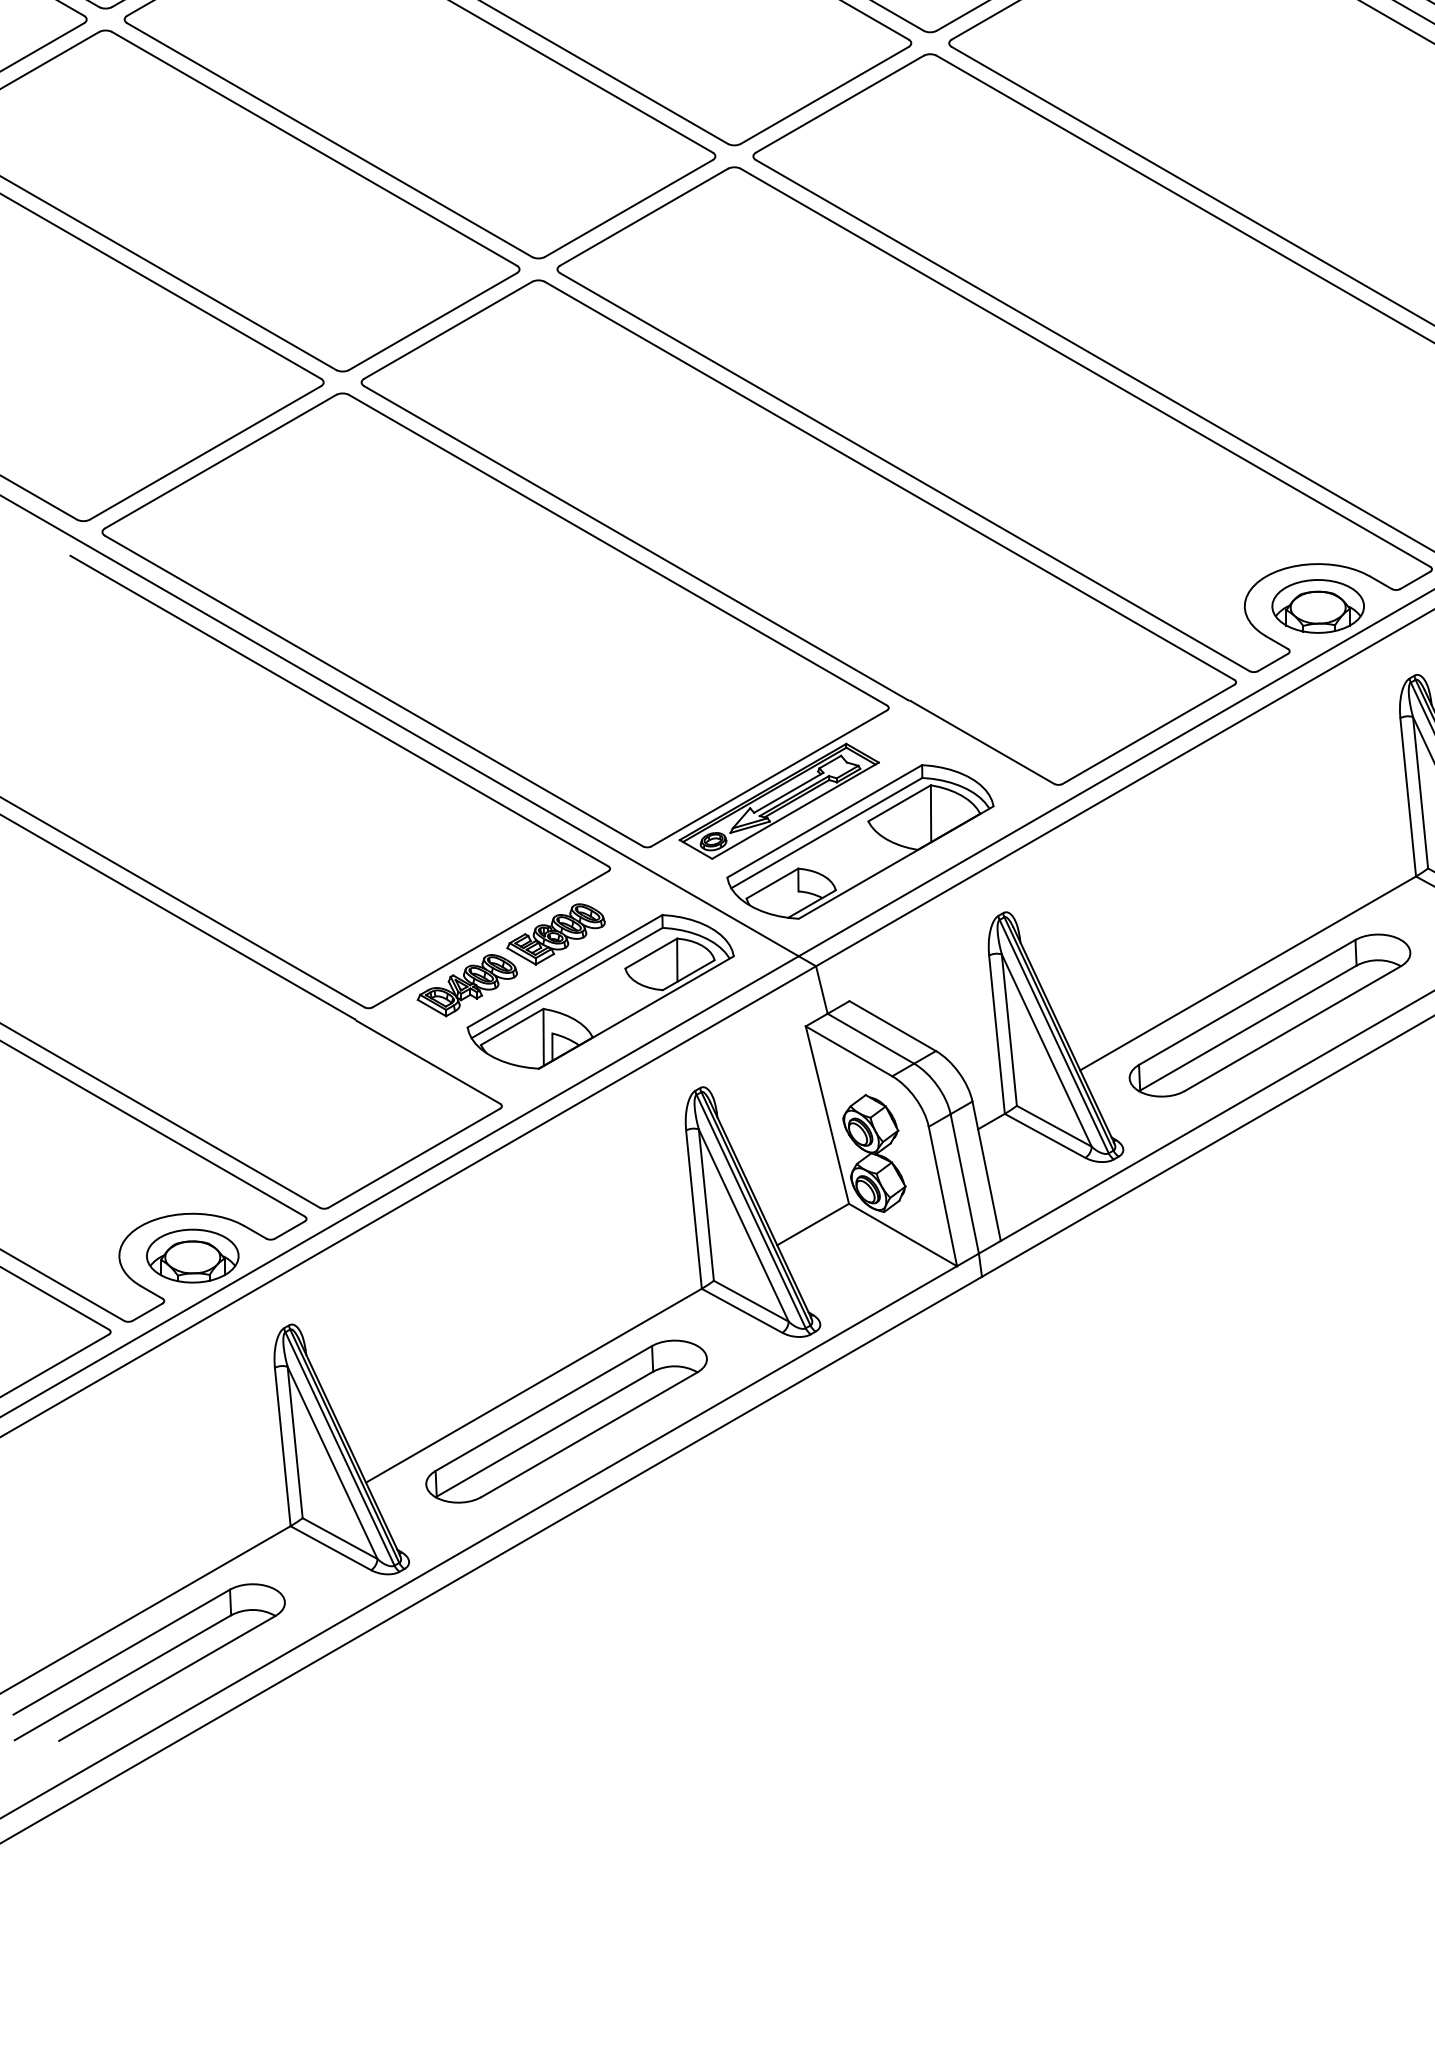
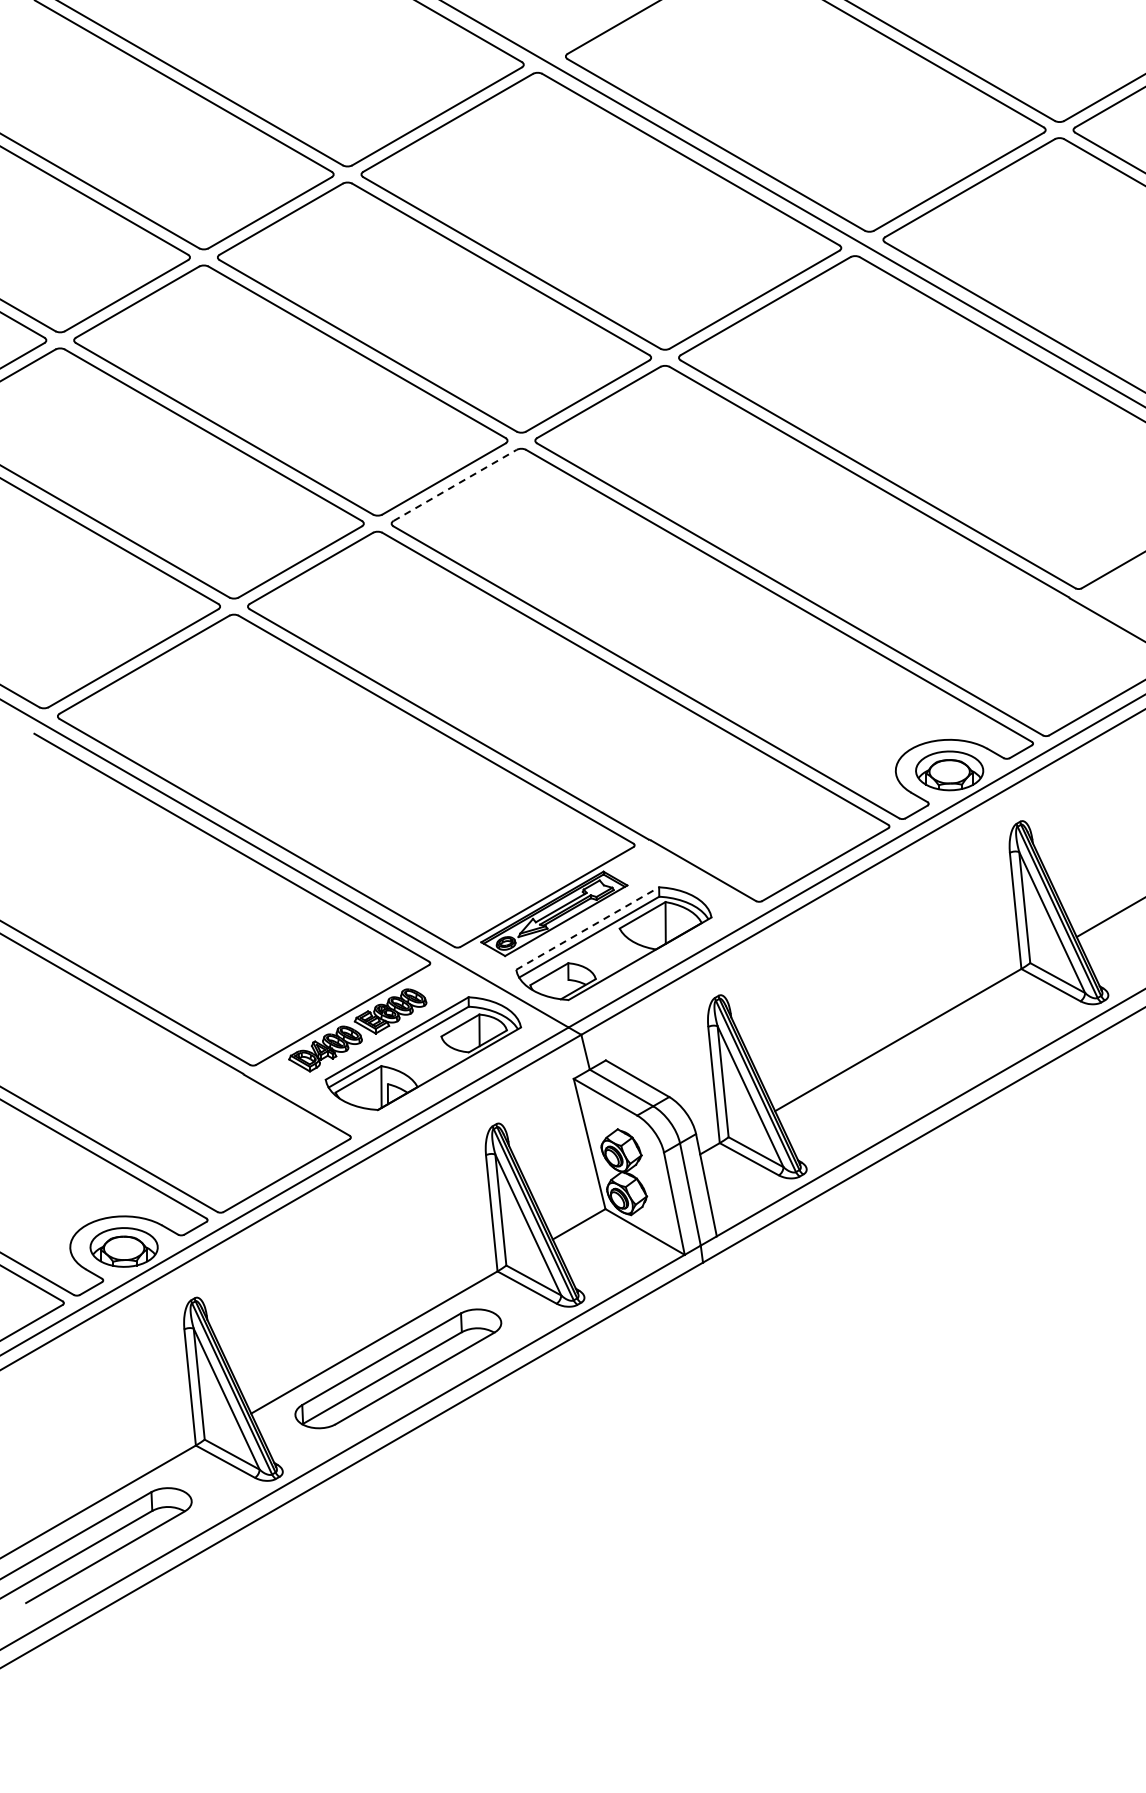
line: (644, 217) -> (455, 485), solid -> dashed
line: (825, 821) -> (588, 928), solid -> dashed
part: (1270, 1014) -> (914, 1070), removed

